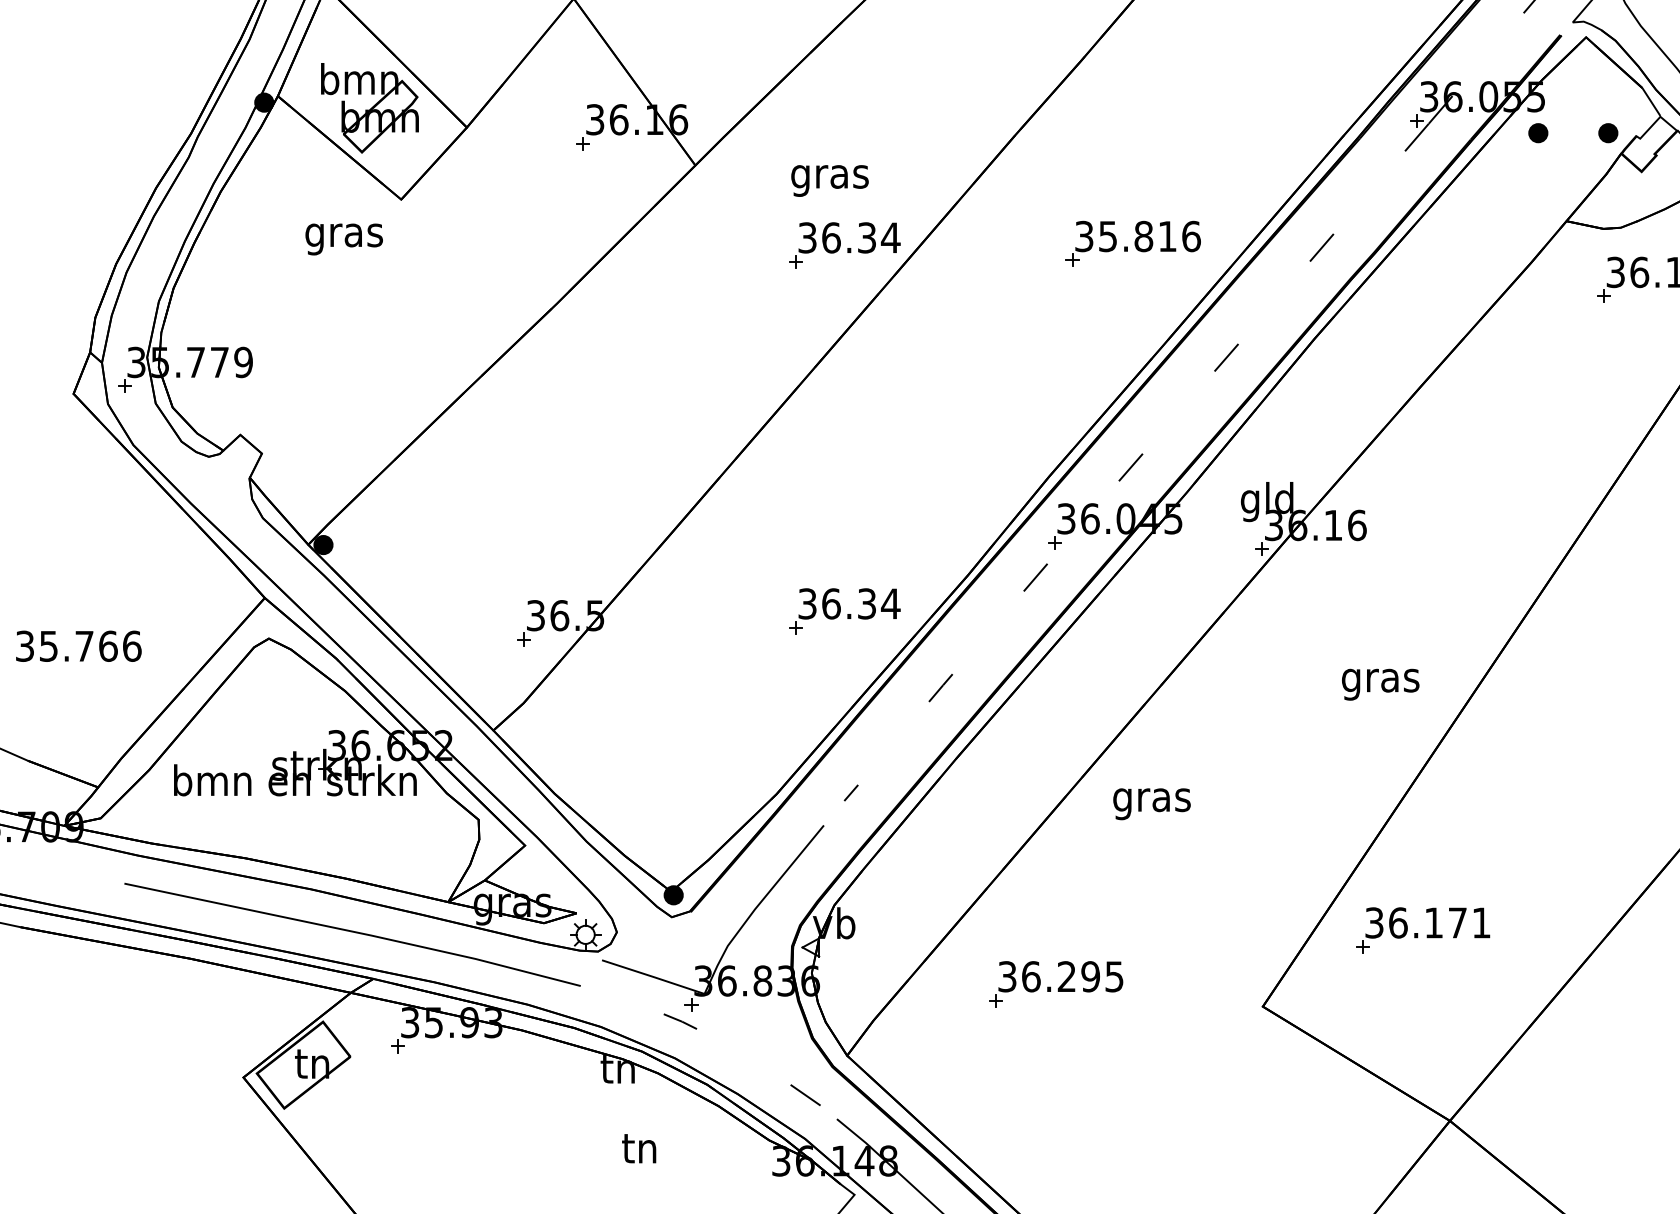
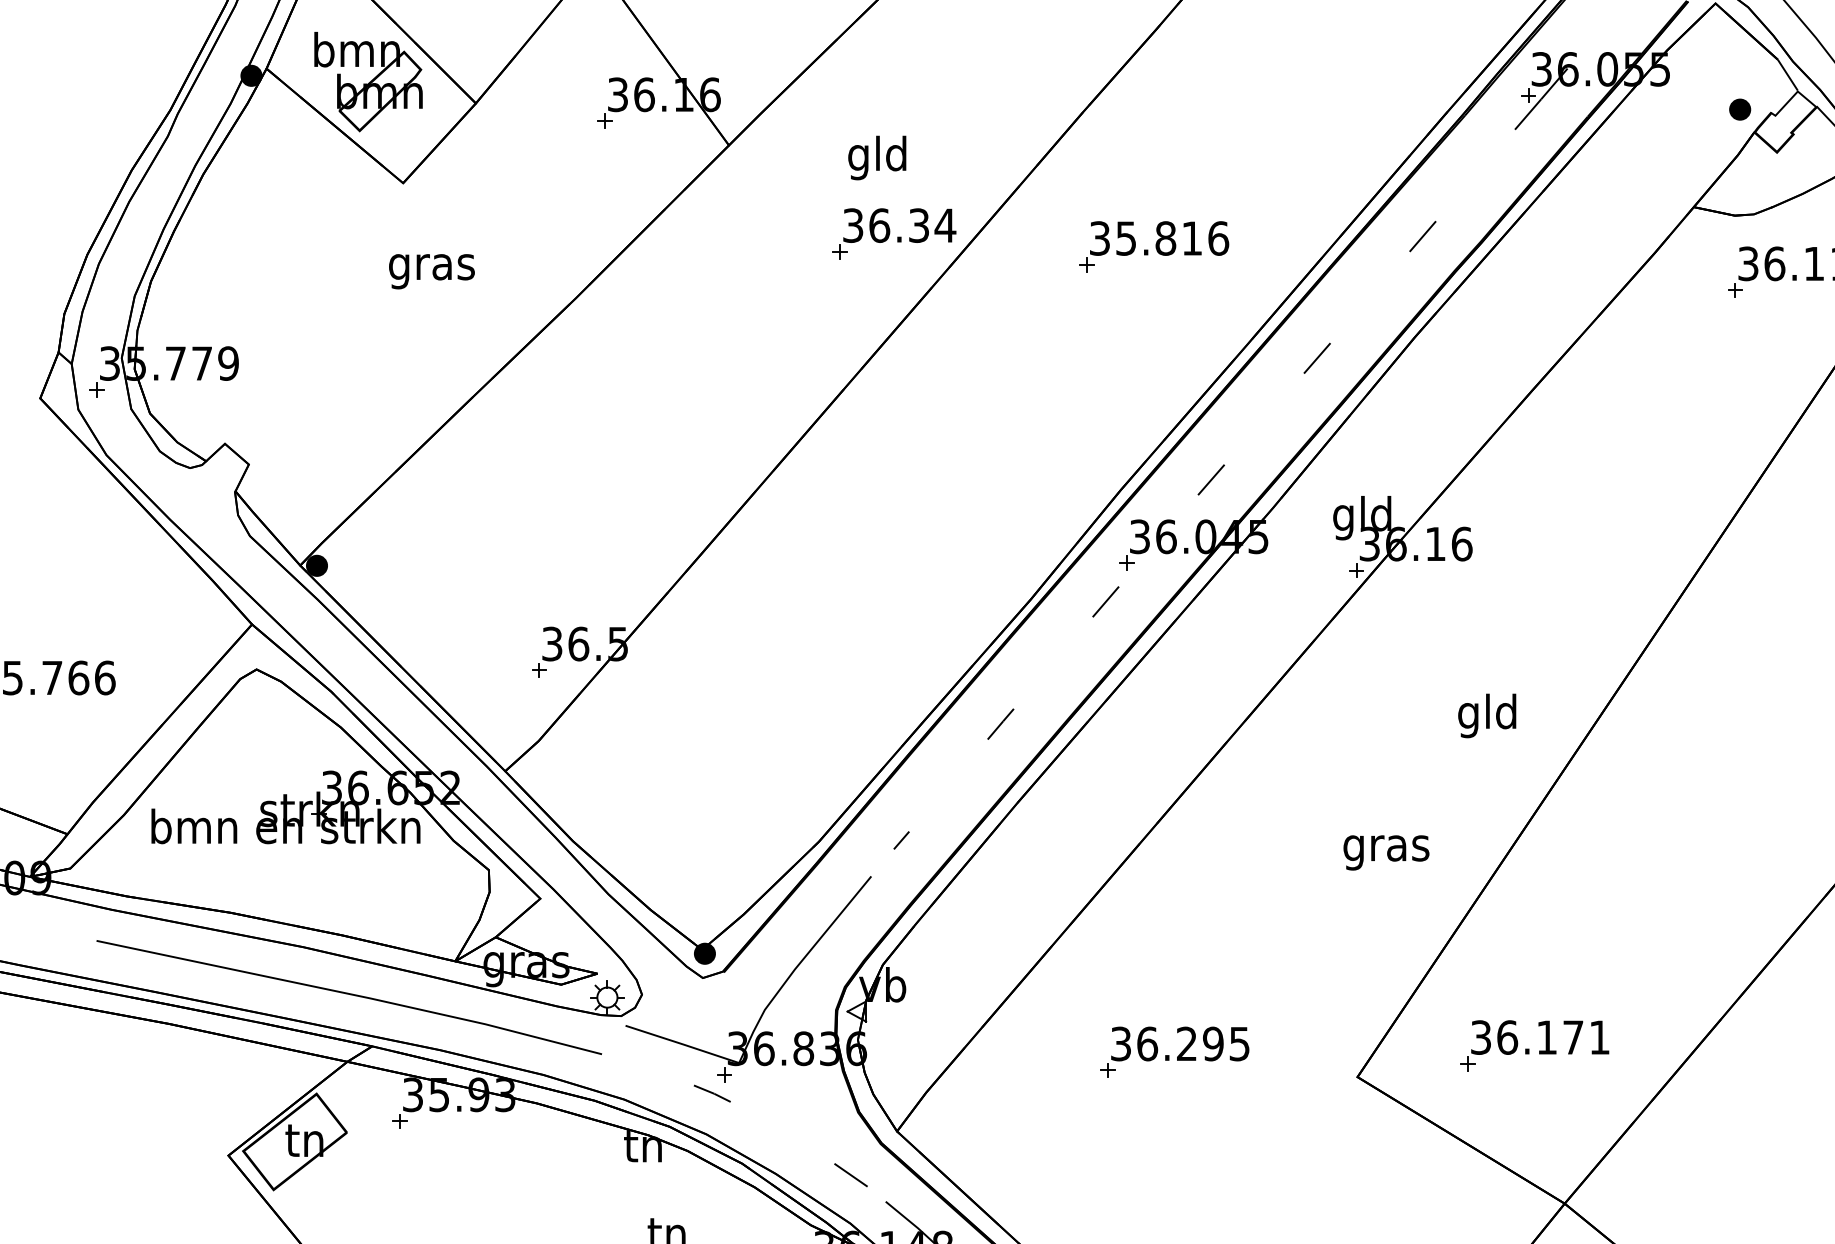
part: (1538, 133) -> (1662, 110), removed
text: (829, 176) -> (877, 157), gras -> gld
text: (343, 239) -> (431, 271), moved
part: (1132, 243) -> (1153, 246), moved
part: (844, 611) -> (894, 639), removed
text: (1380, 680) -> (1487, 715), gras -> gld
text: (1151, 804) -> (1385, 853), moved
part: (1423, 930) -> (1535, 1045), moved
part: (1056, 984) -> (1175, 1052), moved

